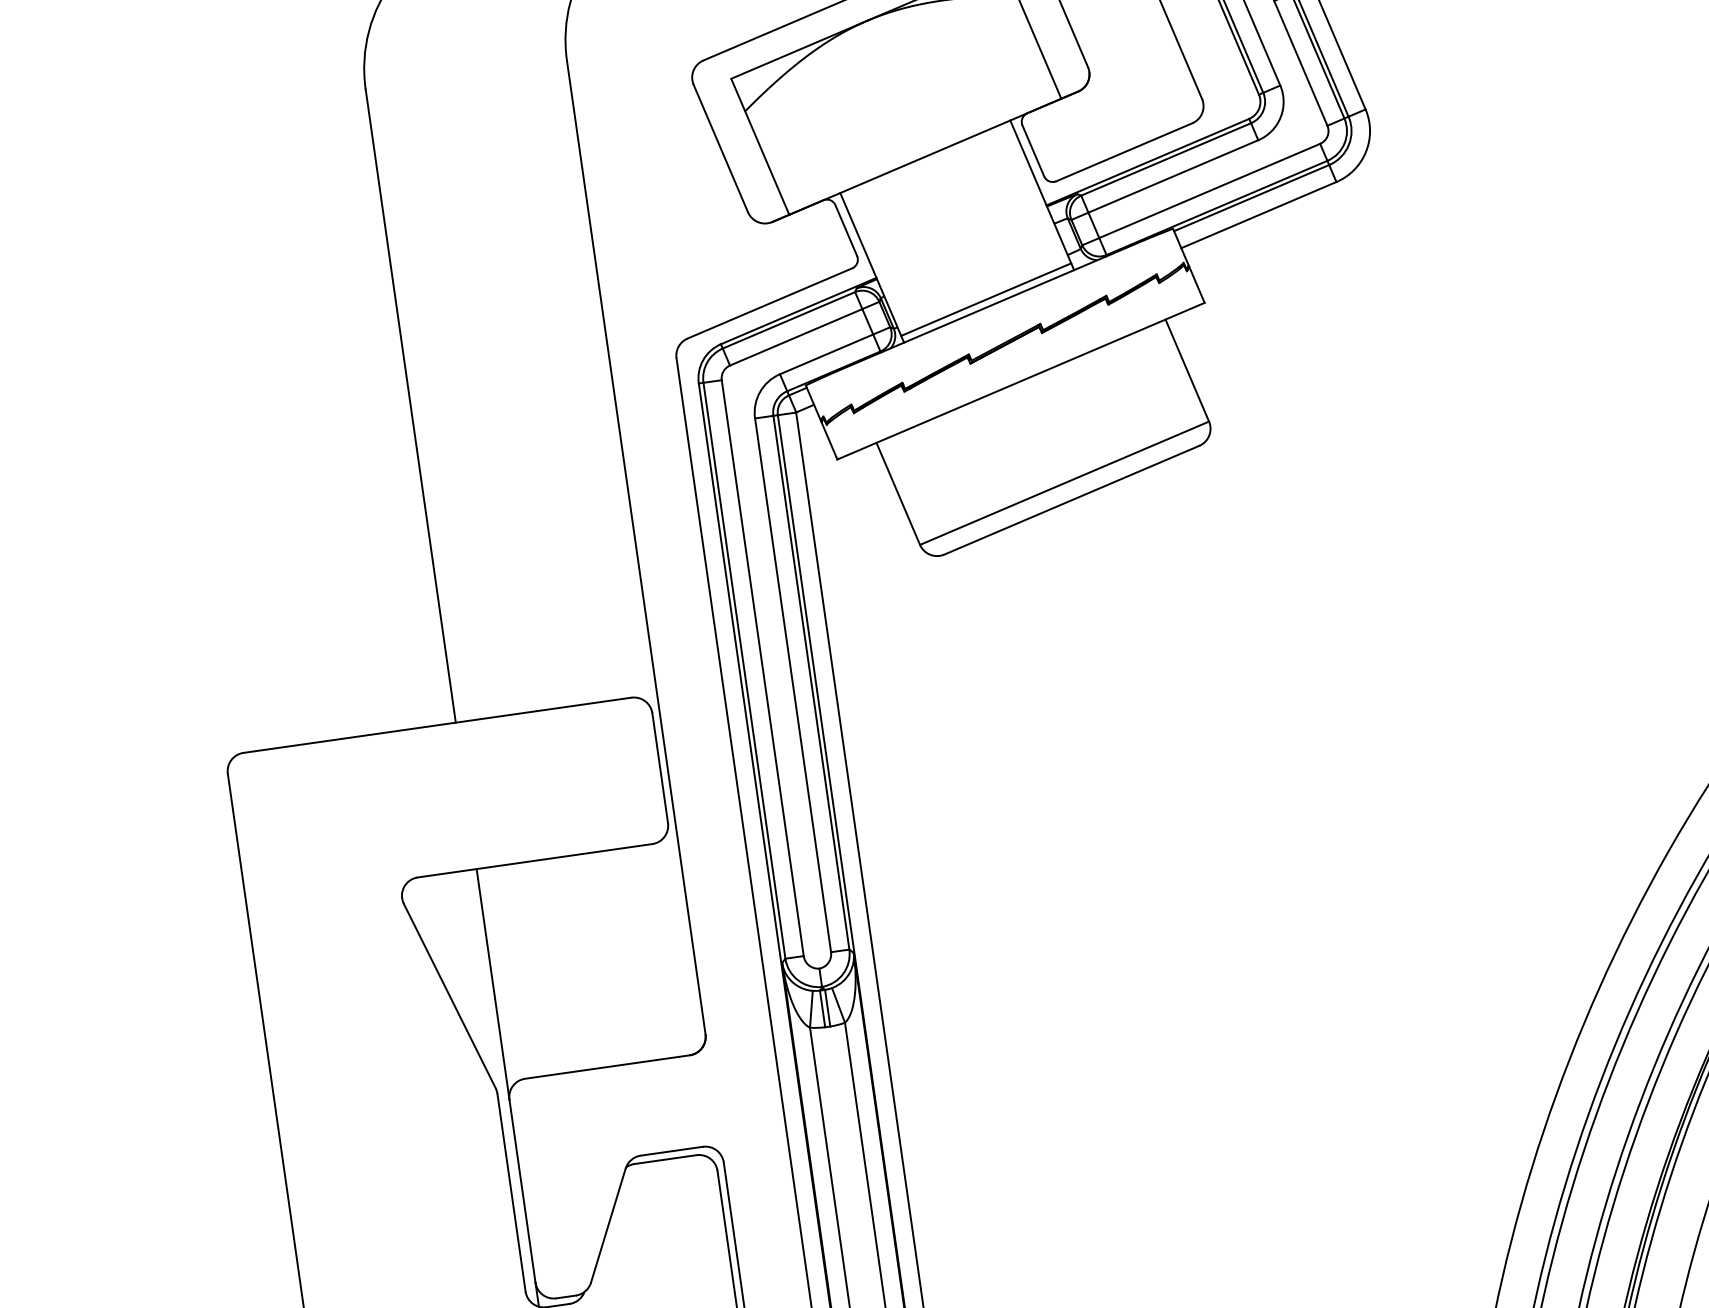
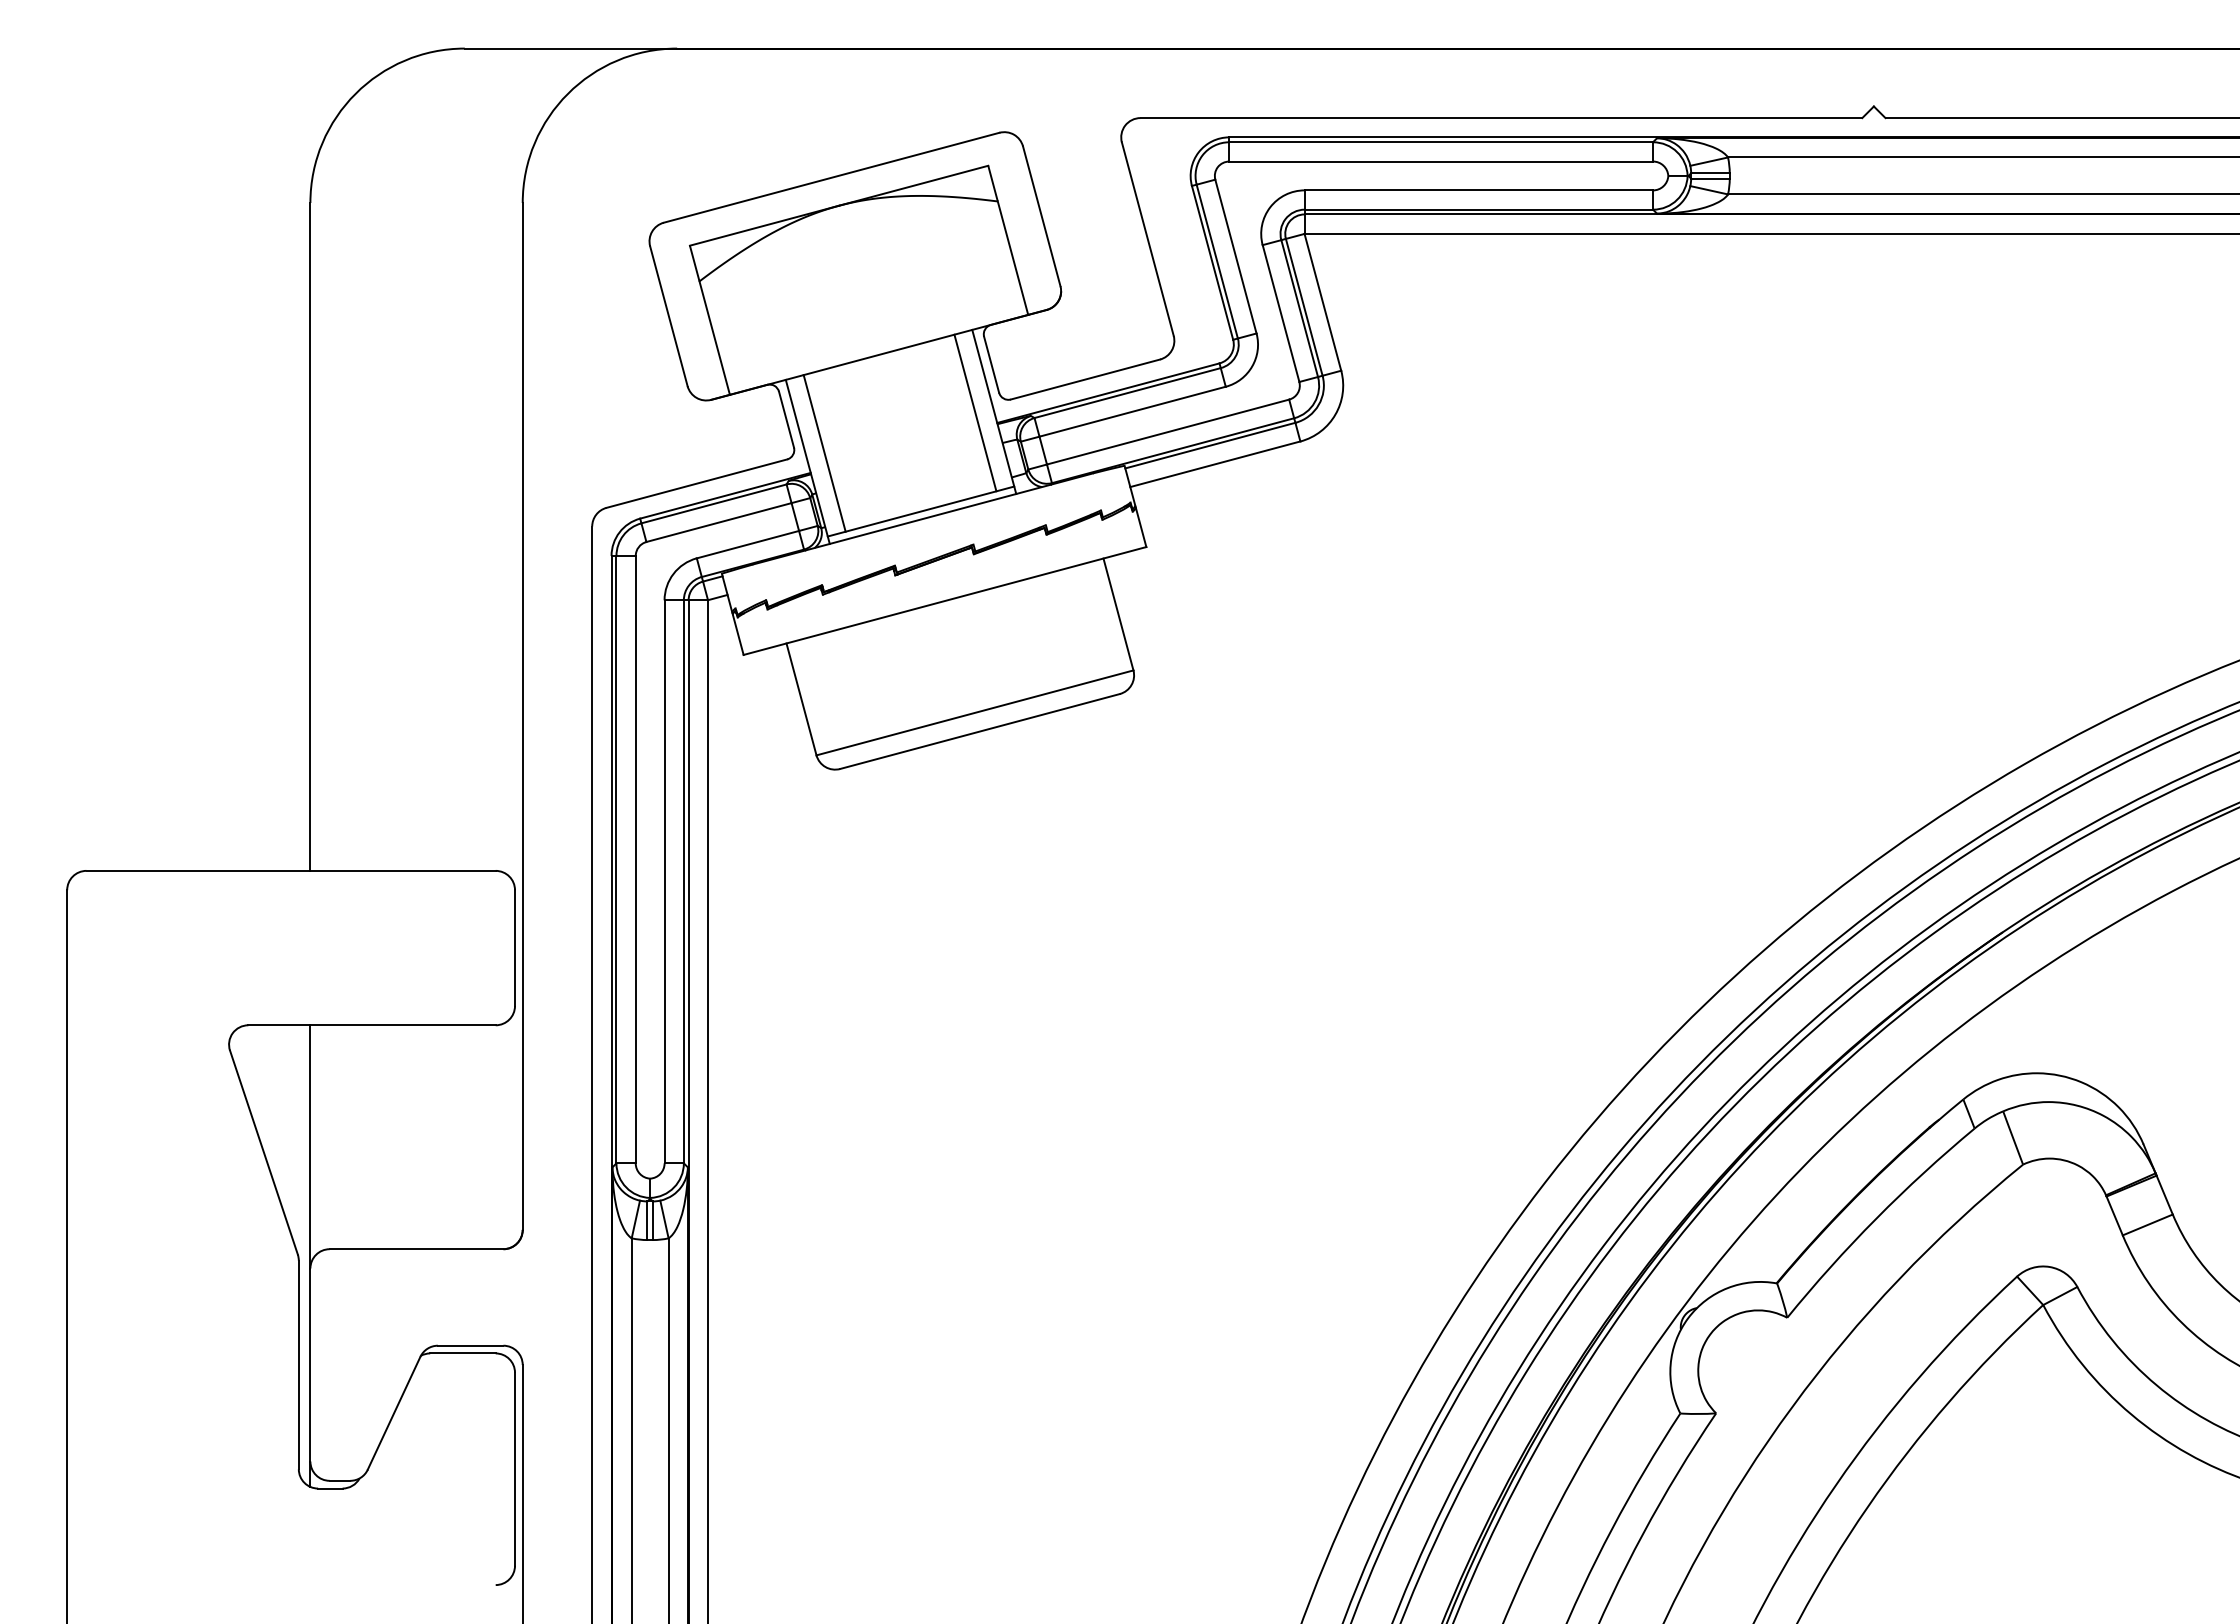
line: (1024, 198) -> (975, 412), added
line: (886, 257) -> (824, 453), added

